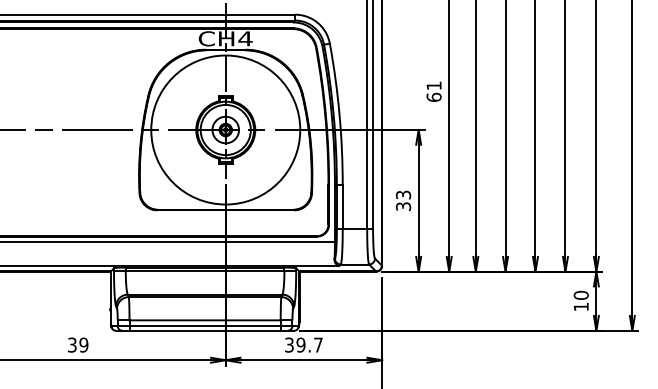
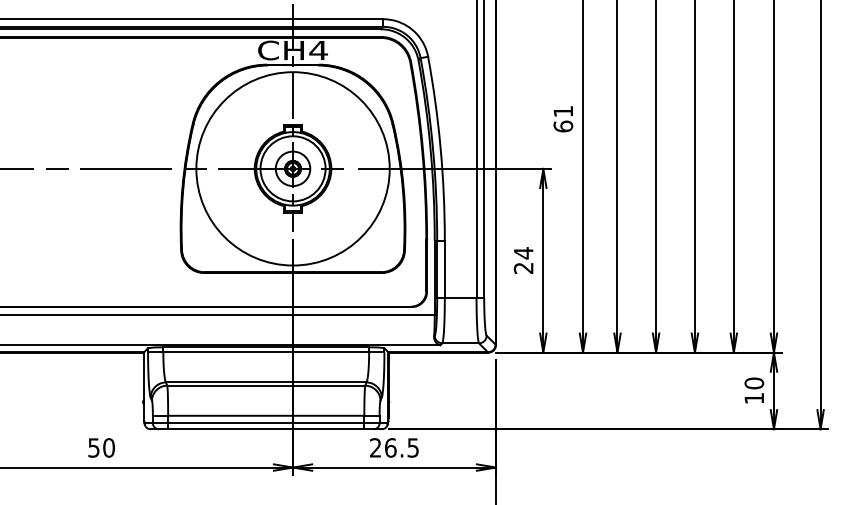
text: (403, 200) -> (523, 260), 33 -> 24
text: (78, 344) -> (101, 447), 39 -> 50
text: (303, 344) -> (393, 447), 39.7 -> 26.5

